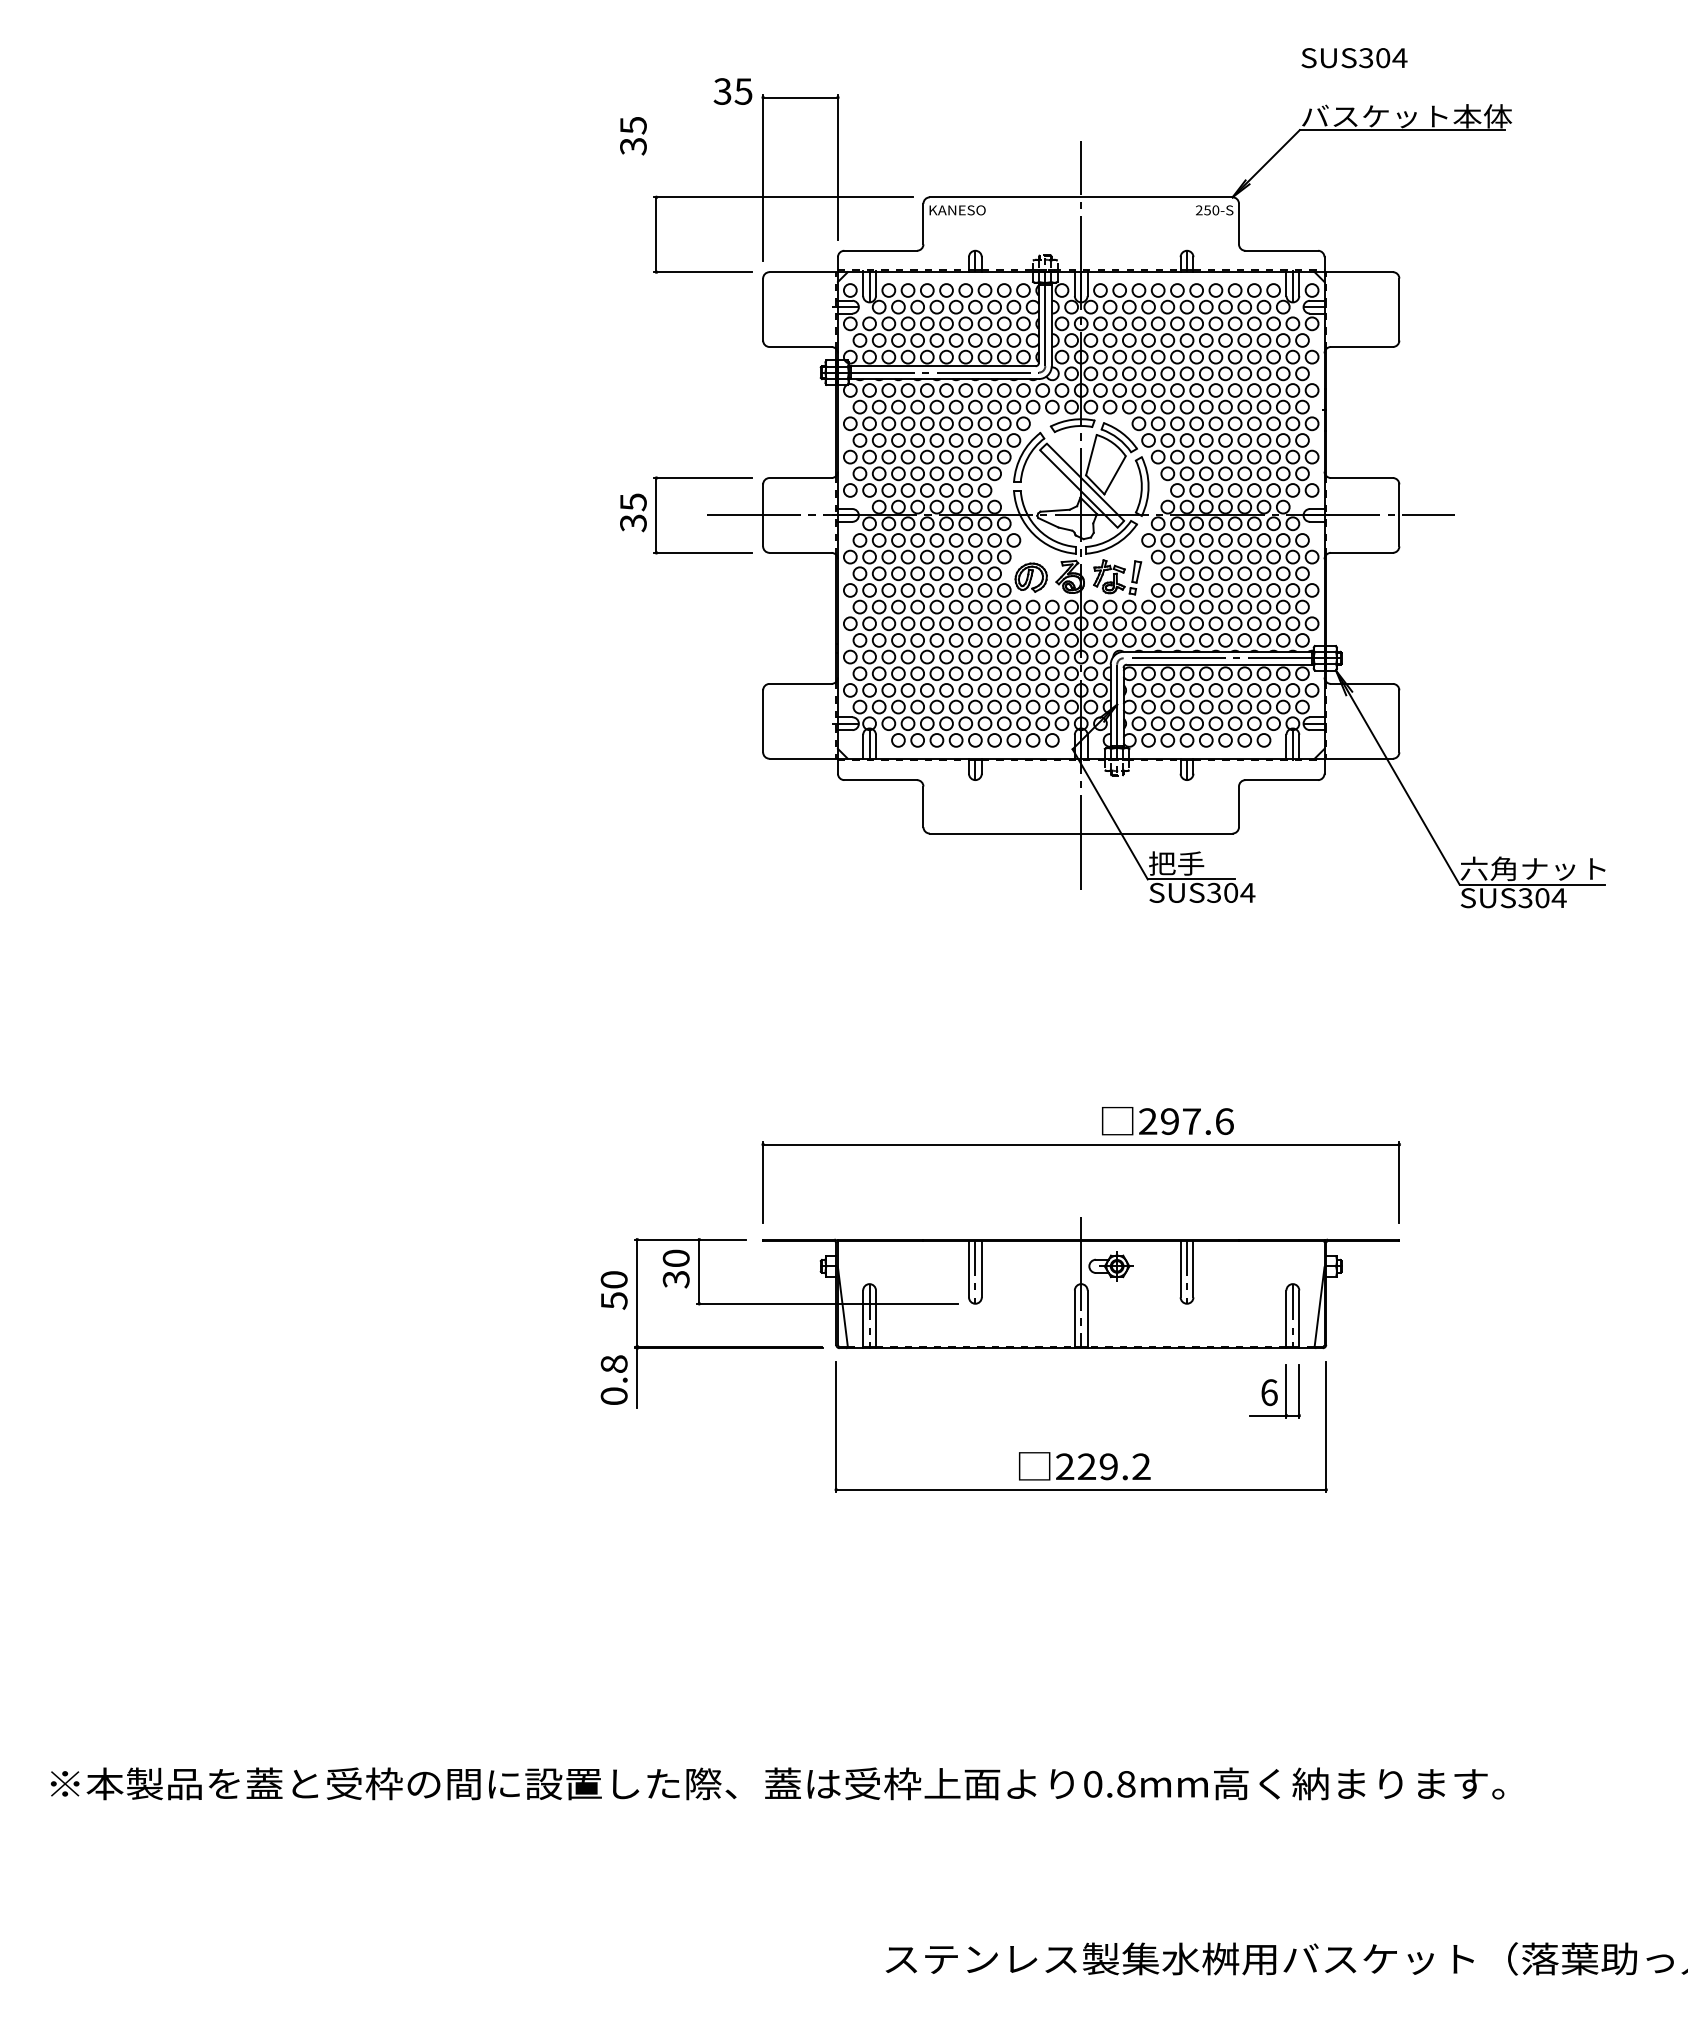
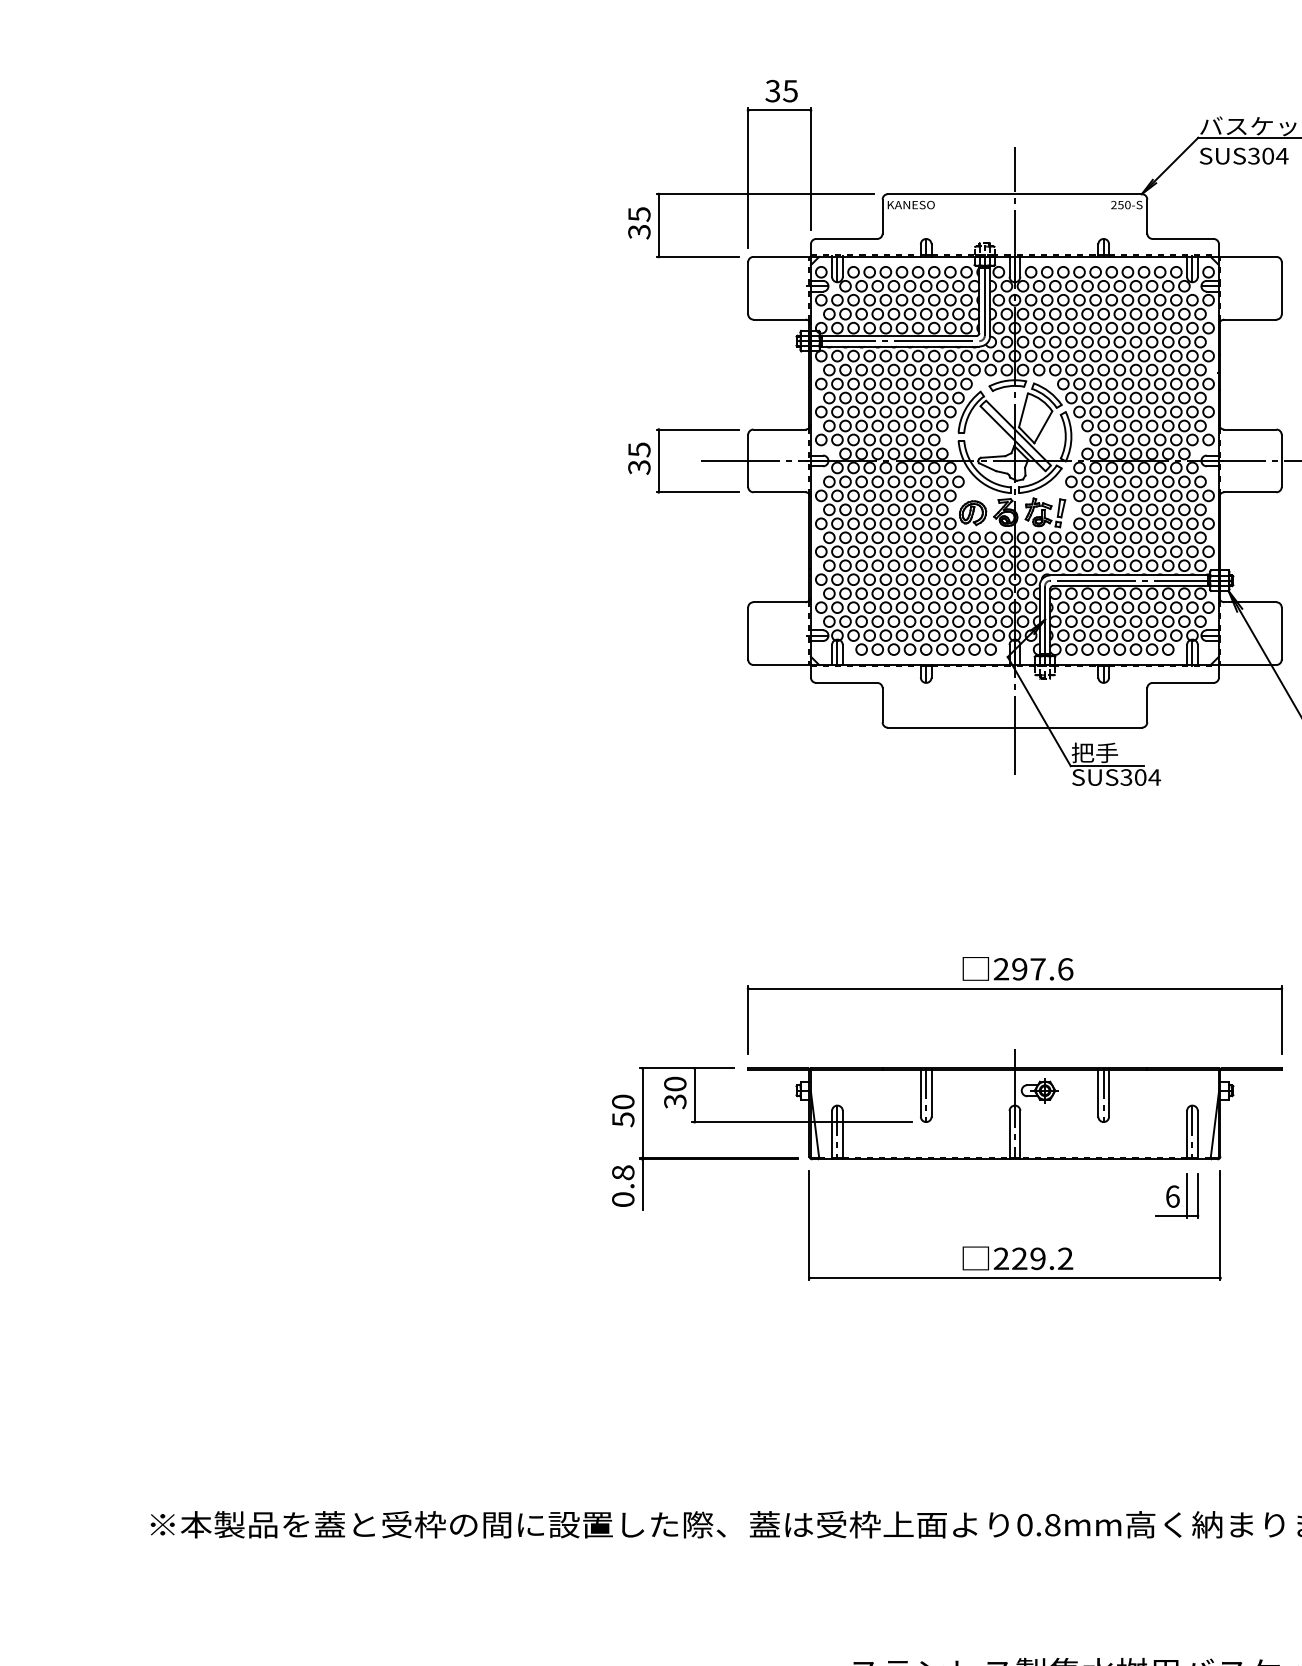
text: (1354, 58) -> (1244, 156), moved
text: (732, 91) -> (781, 91), moved
text: (633, 136) -> (639, 223), moved
text: (1167, 1121) -> (1017, 969), moved

